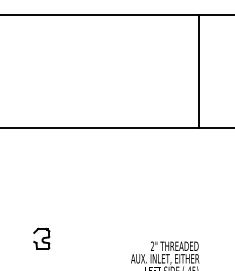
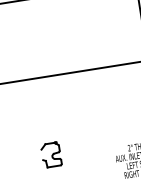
part: (41, 238) -> (51, 155), size x1.67

